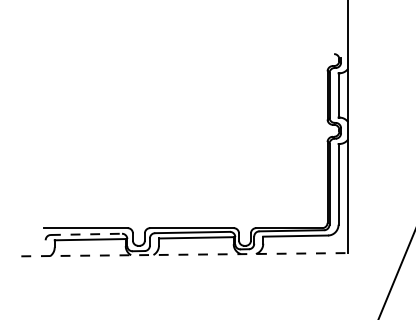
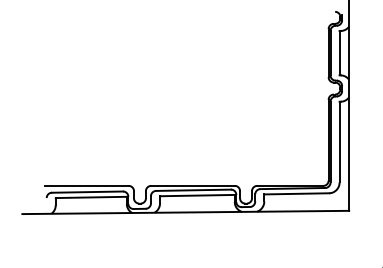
line: (86, 234) -> (87, 192), dashed -> solid
line: (185, 254) -> (186, 212), dashed -> solid

